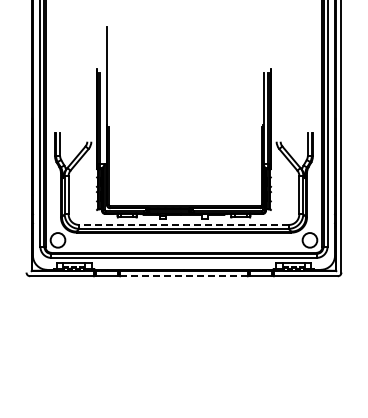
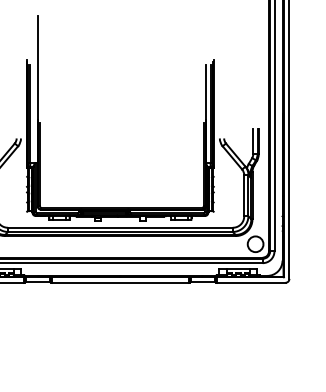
line: (183, 224) -> (119, 227), dashed -> solid
line: (183, 276) -> (119, 283), dashed -> solid

